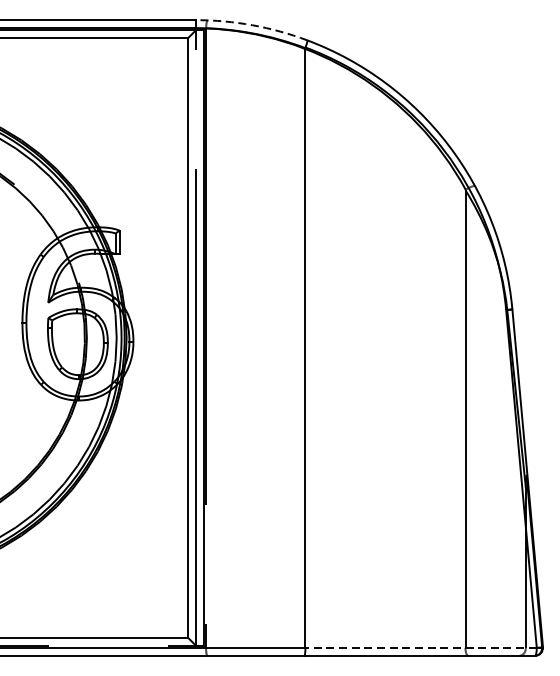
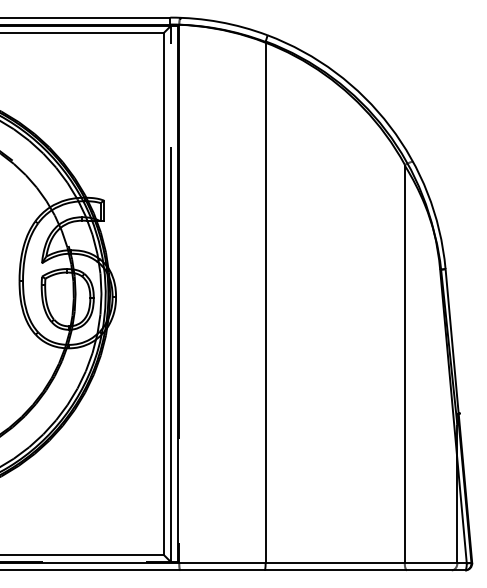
arc: (252, 25) -> (219, 22), dashed -> solid
line: (421, 647) -> (366, 563), dashed -> solid

